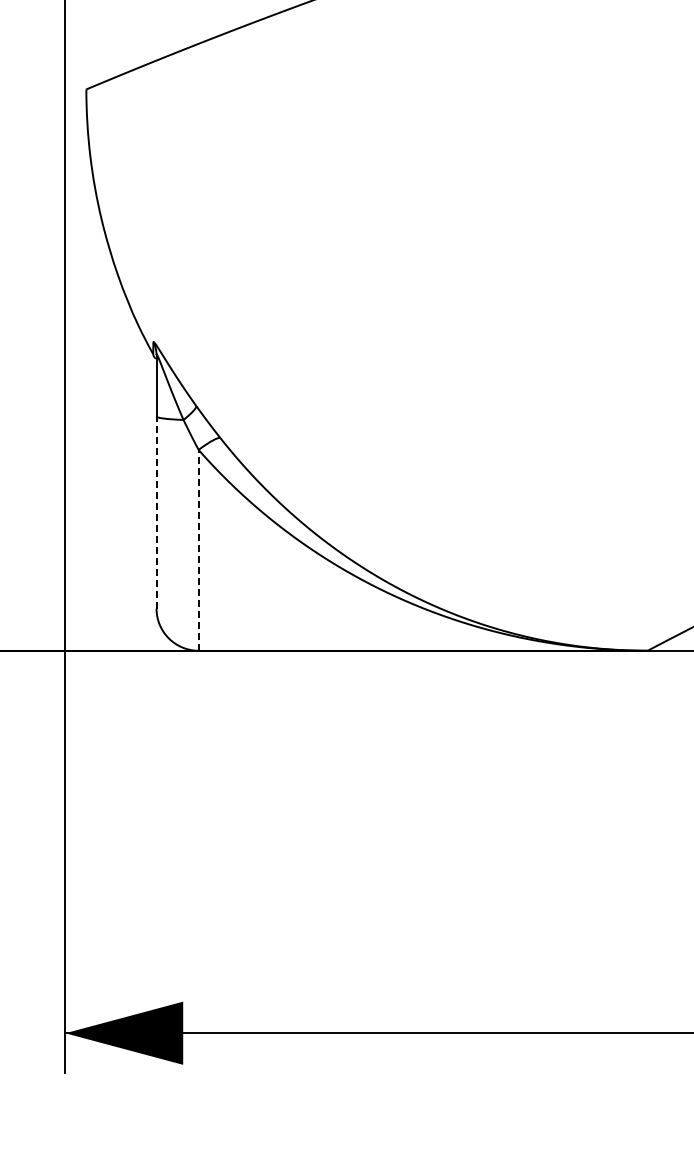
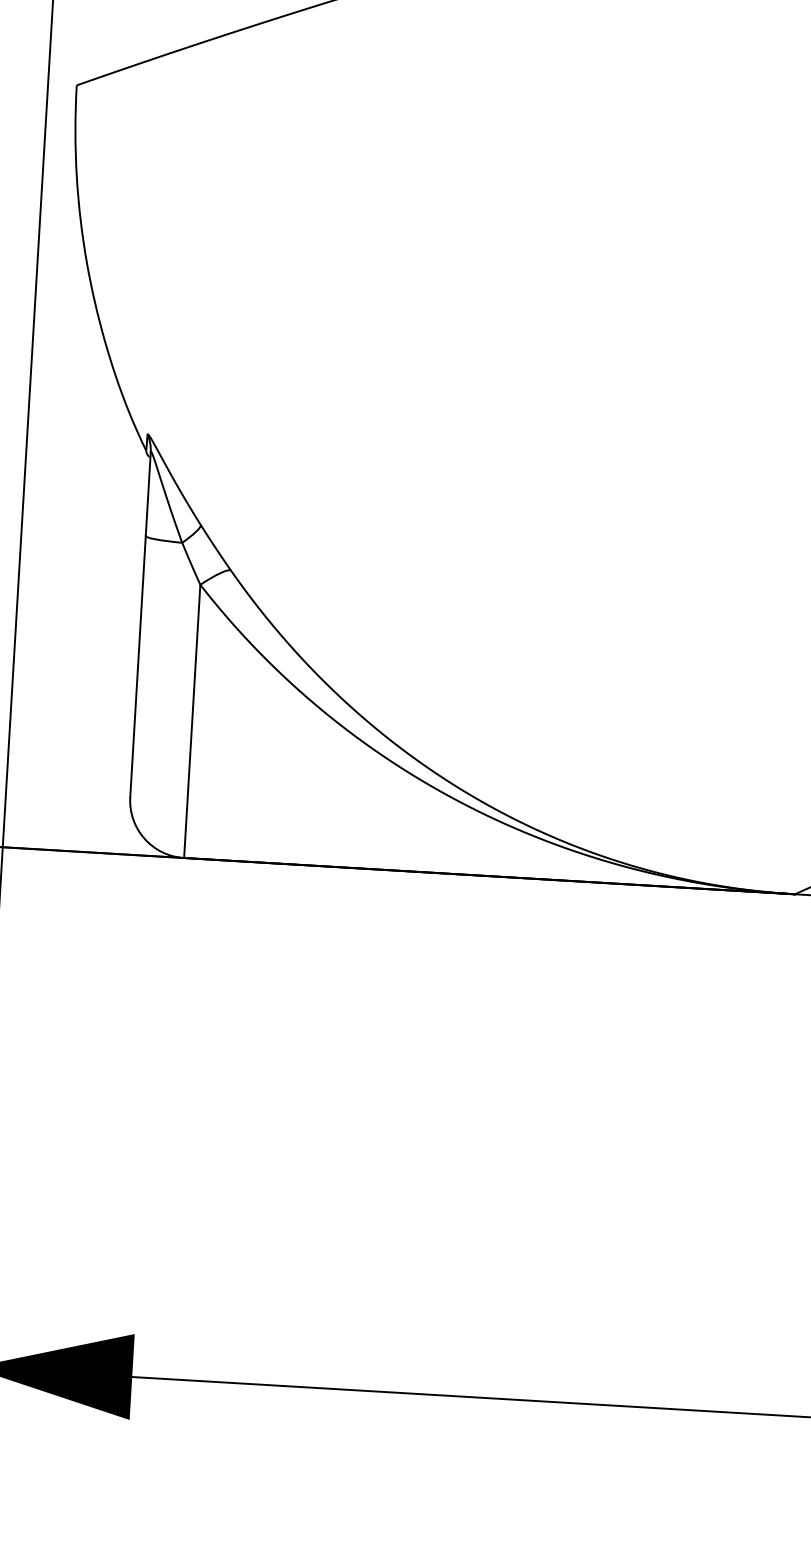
line: (156, 512) -> (137, 666), dashed -> solid
line: (198, 549) -> (192, 720), dashed -> solid

